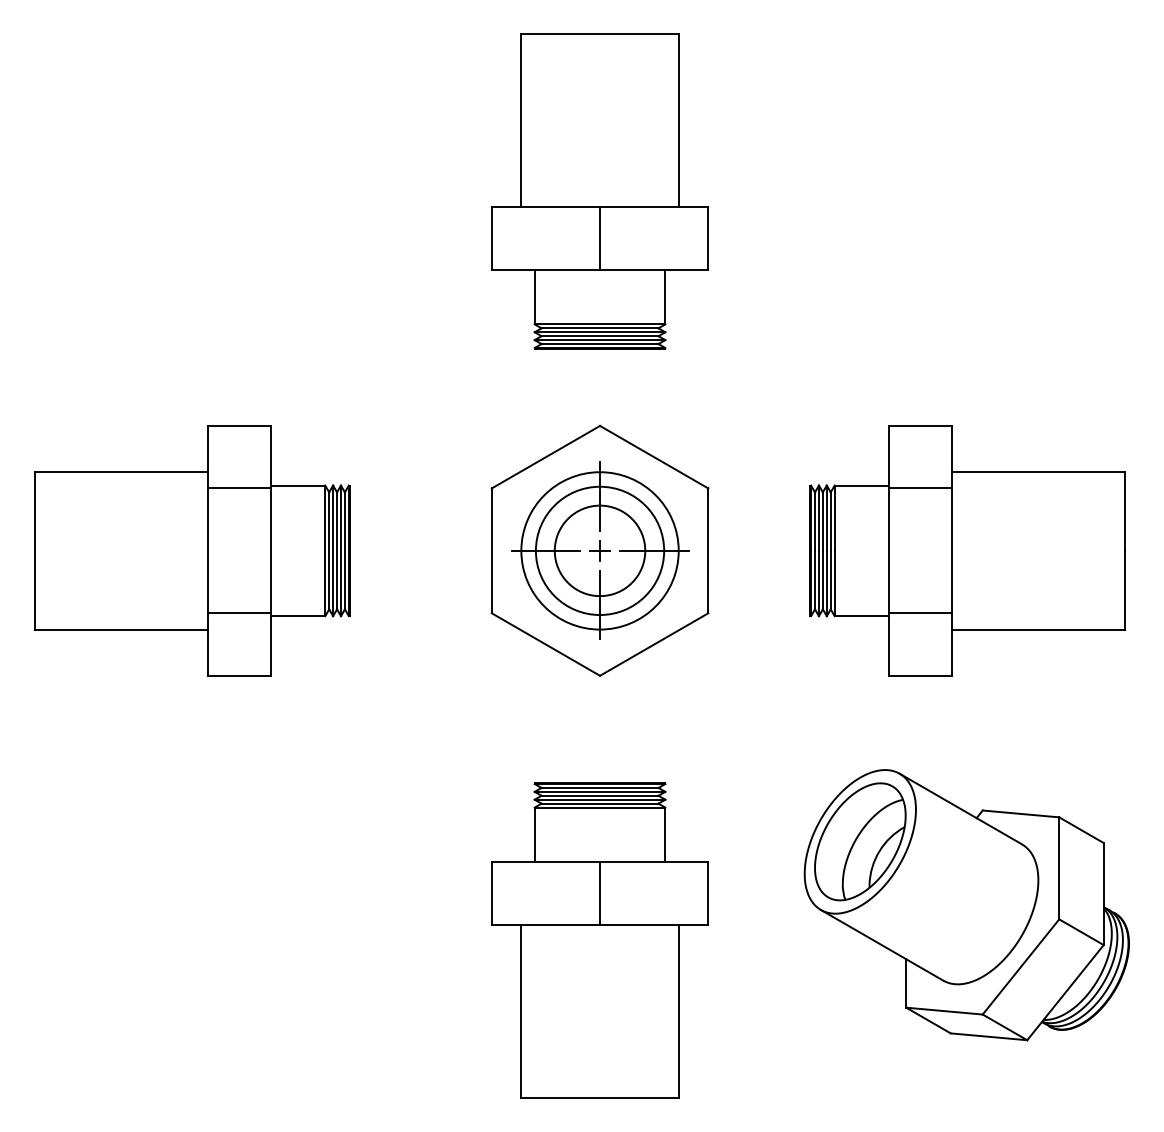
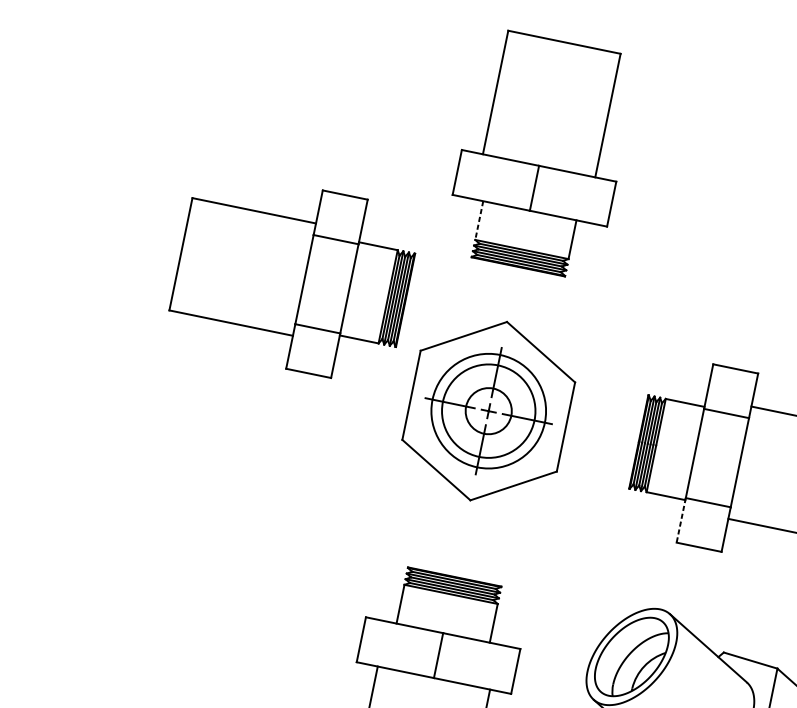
line: (534, 297) -> (479, 220), solid -> dashed
part: (192, 550) -> (293, 277), moved
circle: (599, 550) -> (488, 410), size x0.7
line: (888, 645) -> (680, 520), solid -> dashed

